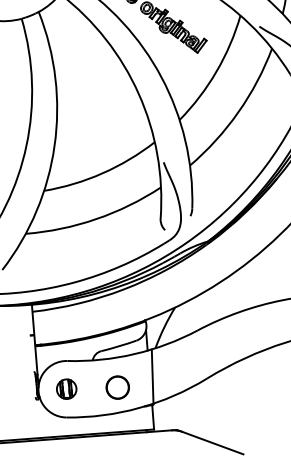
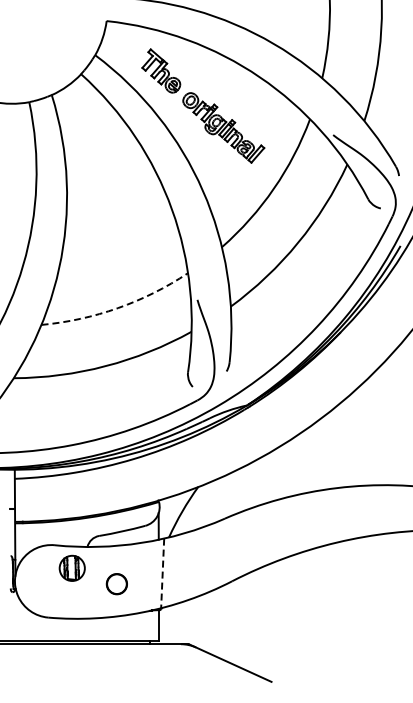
arc: (102, 173) -> (118, 308), solid -> dashed
line: (152, 376) -> (162, 573), solid -> dashed
circle: (117, 387) -> (116, 583), size x0.7
part: (66, 388) -> (71, 567), moved

